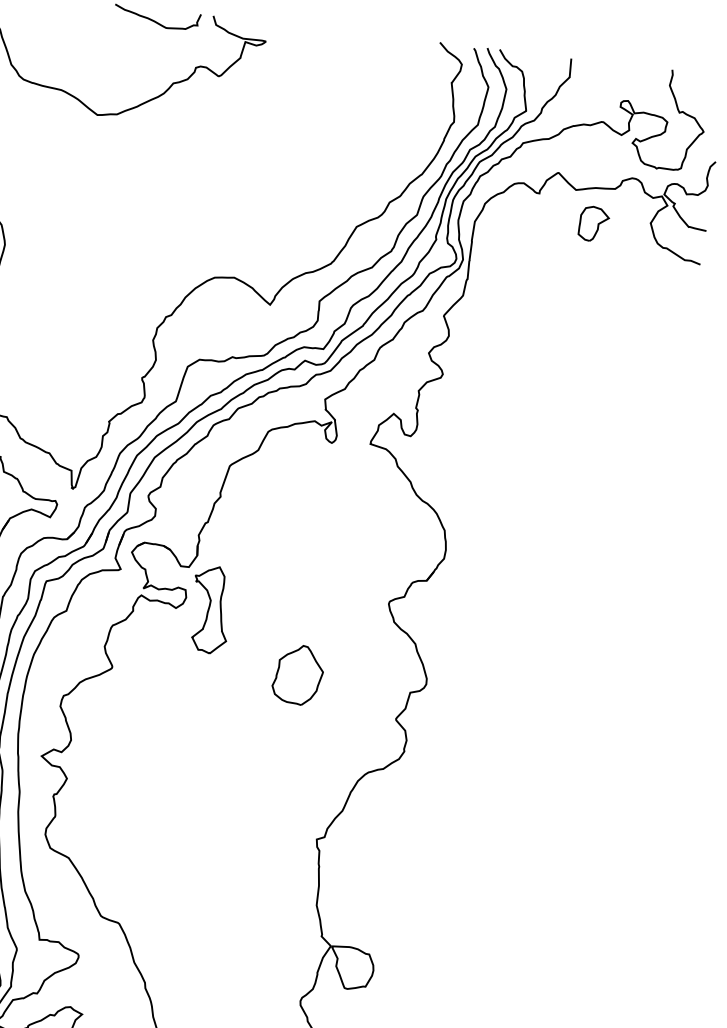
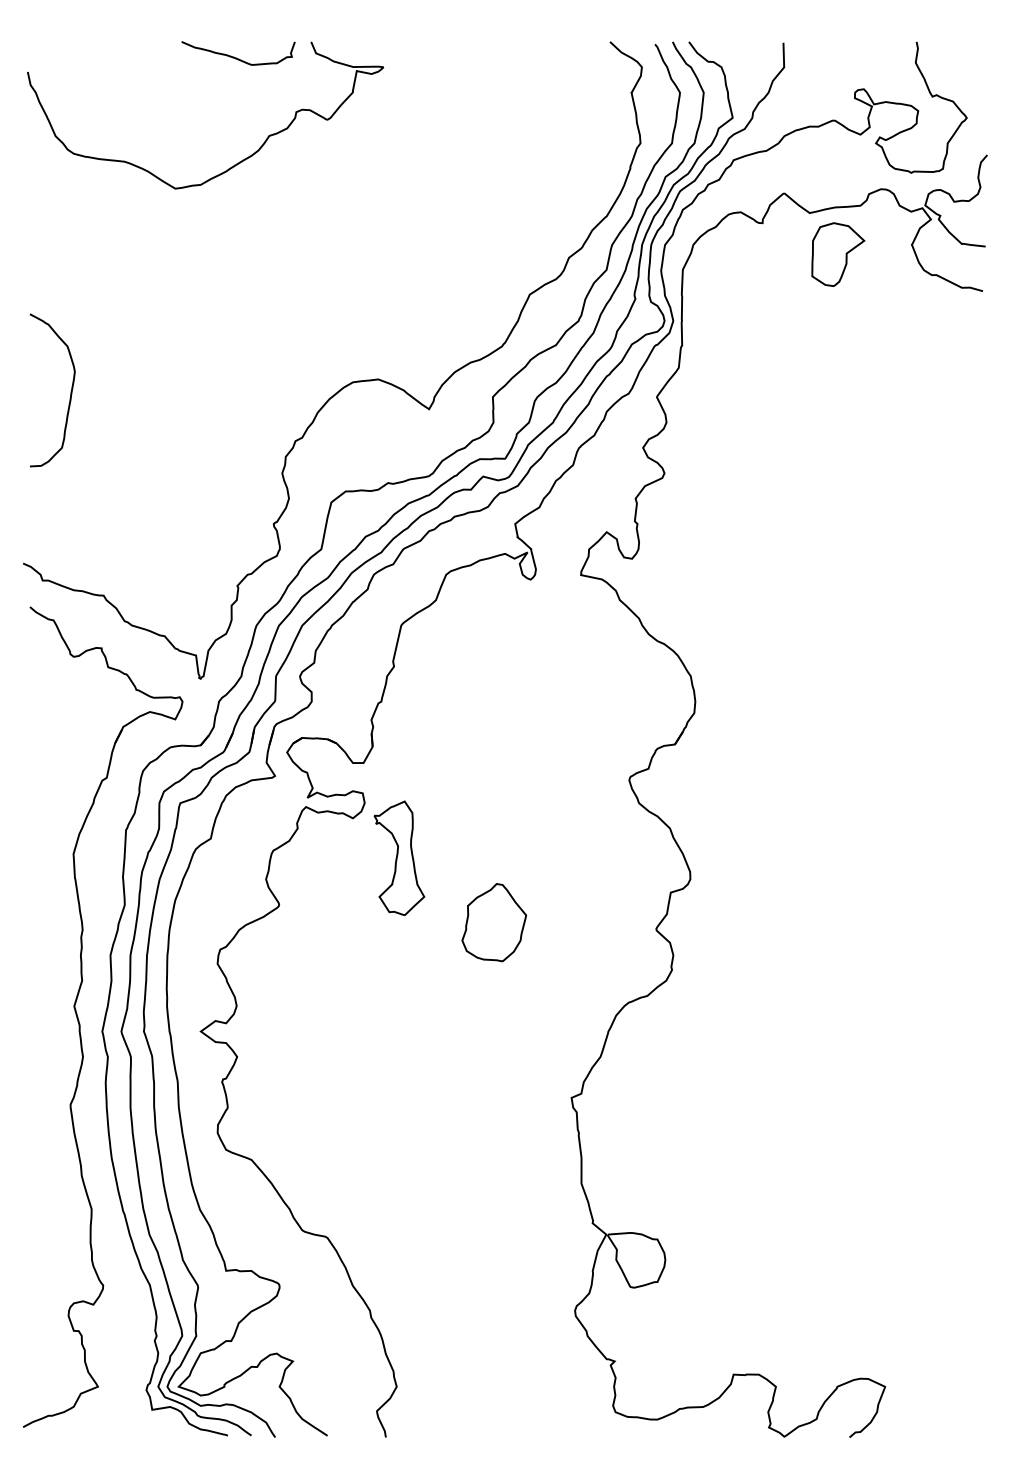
part: (593, 223) -> (837, 254), size x1.4
part: (210, 609) -> (399, 857), moved
part: (297, 674) -> (493, 922), moved

